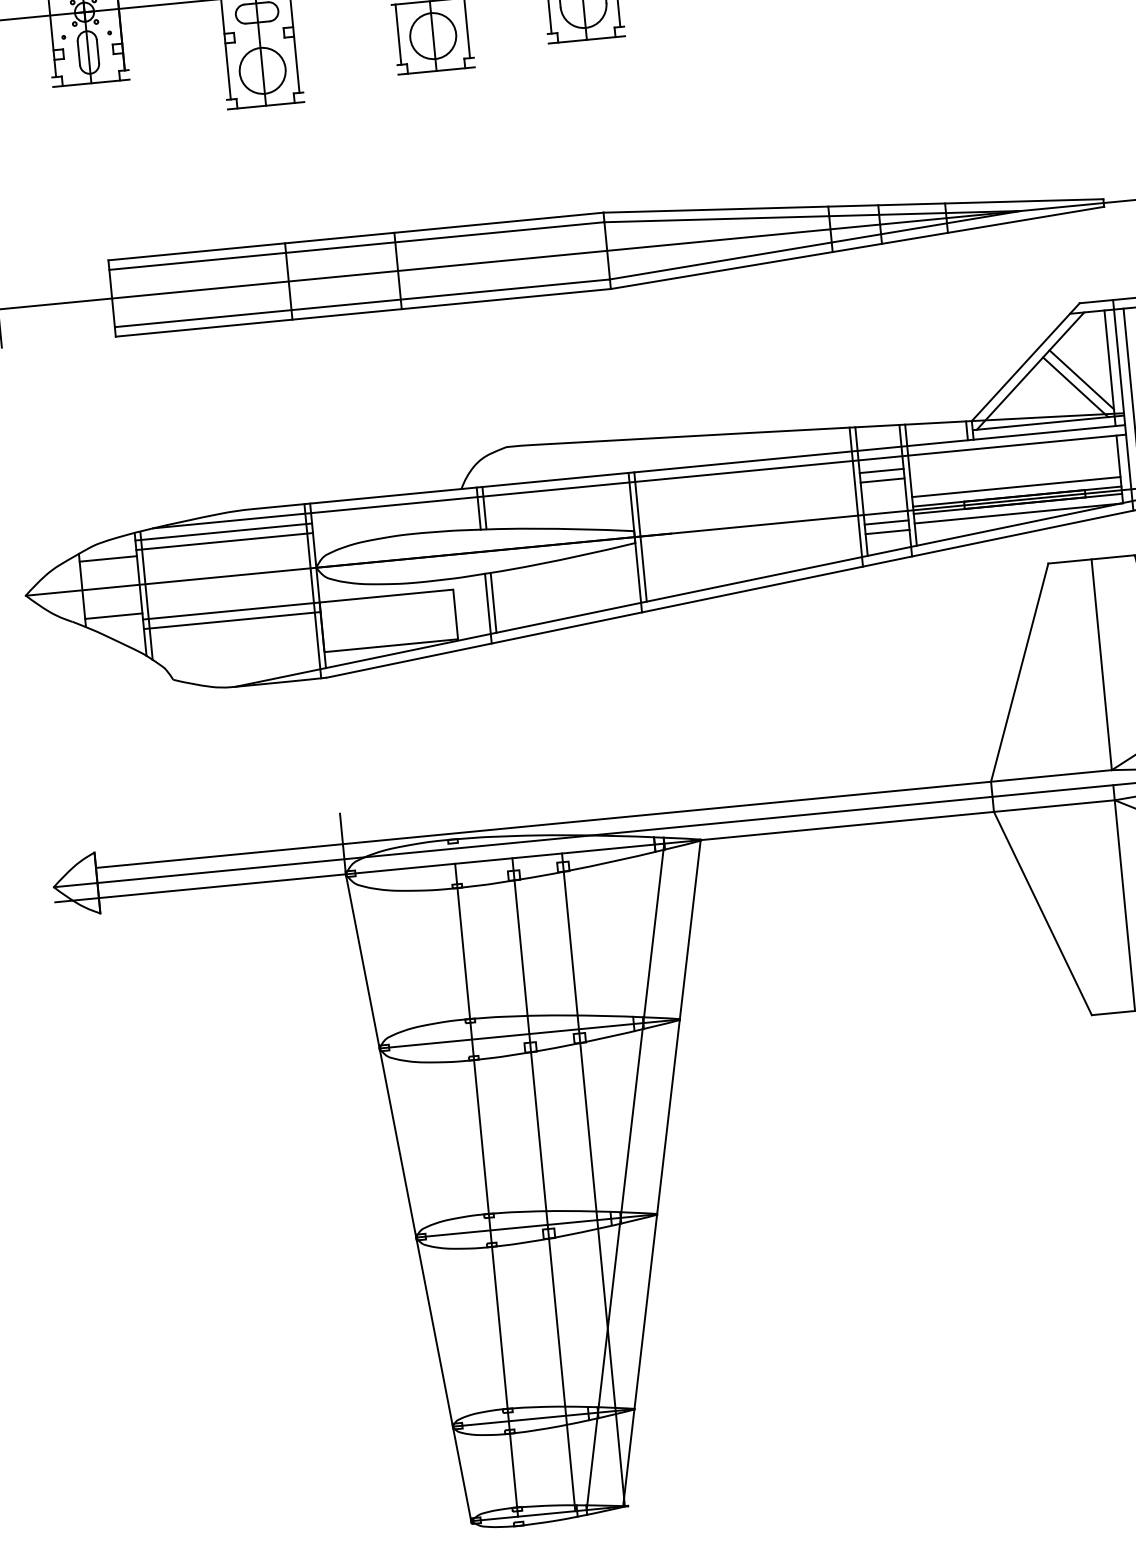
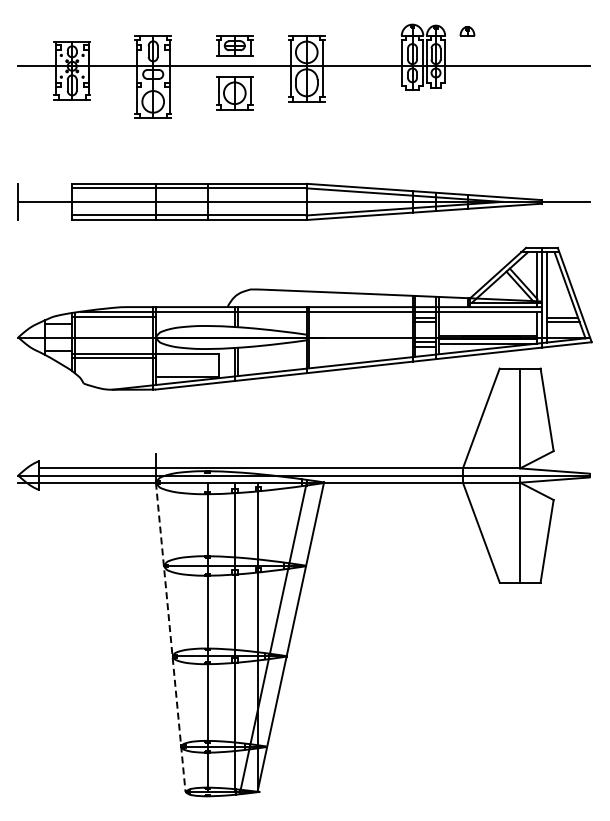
line: (1015, 487) -> (487, 331), removed
line: (223, 542) -> (113, 321), removed
line: (408, 1198) -> (170, 637), solid -> dashed

